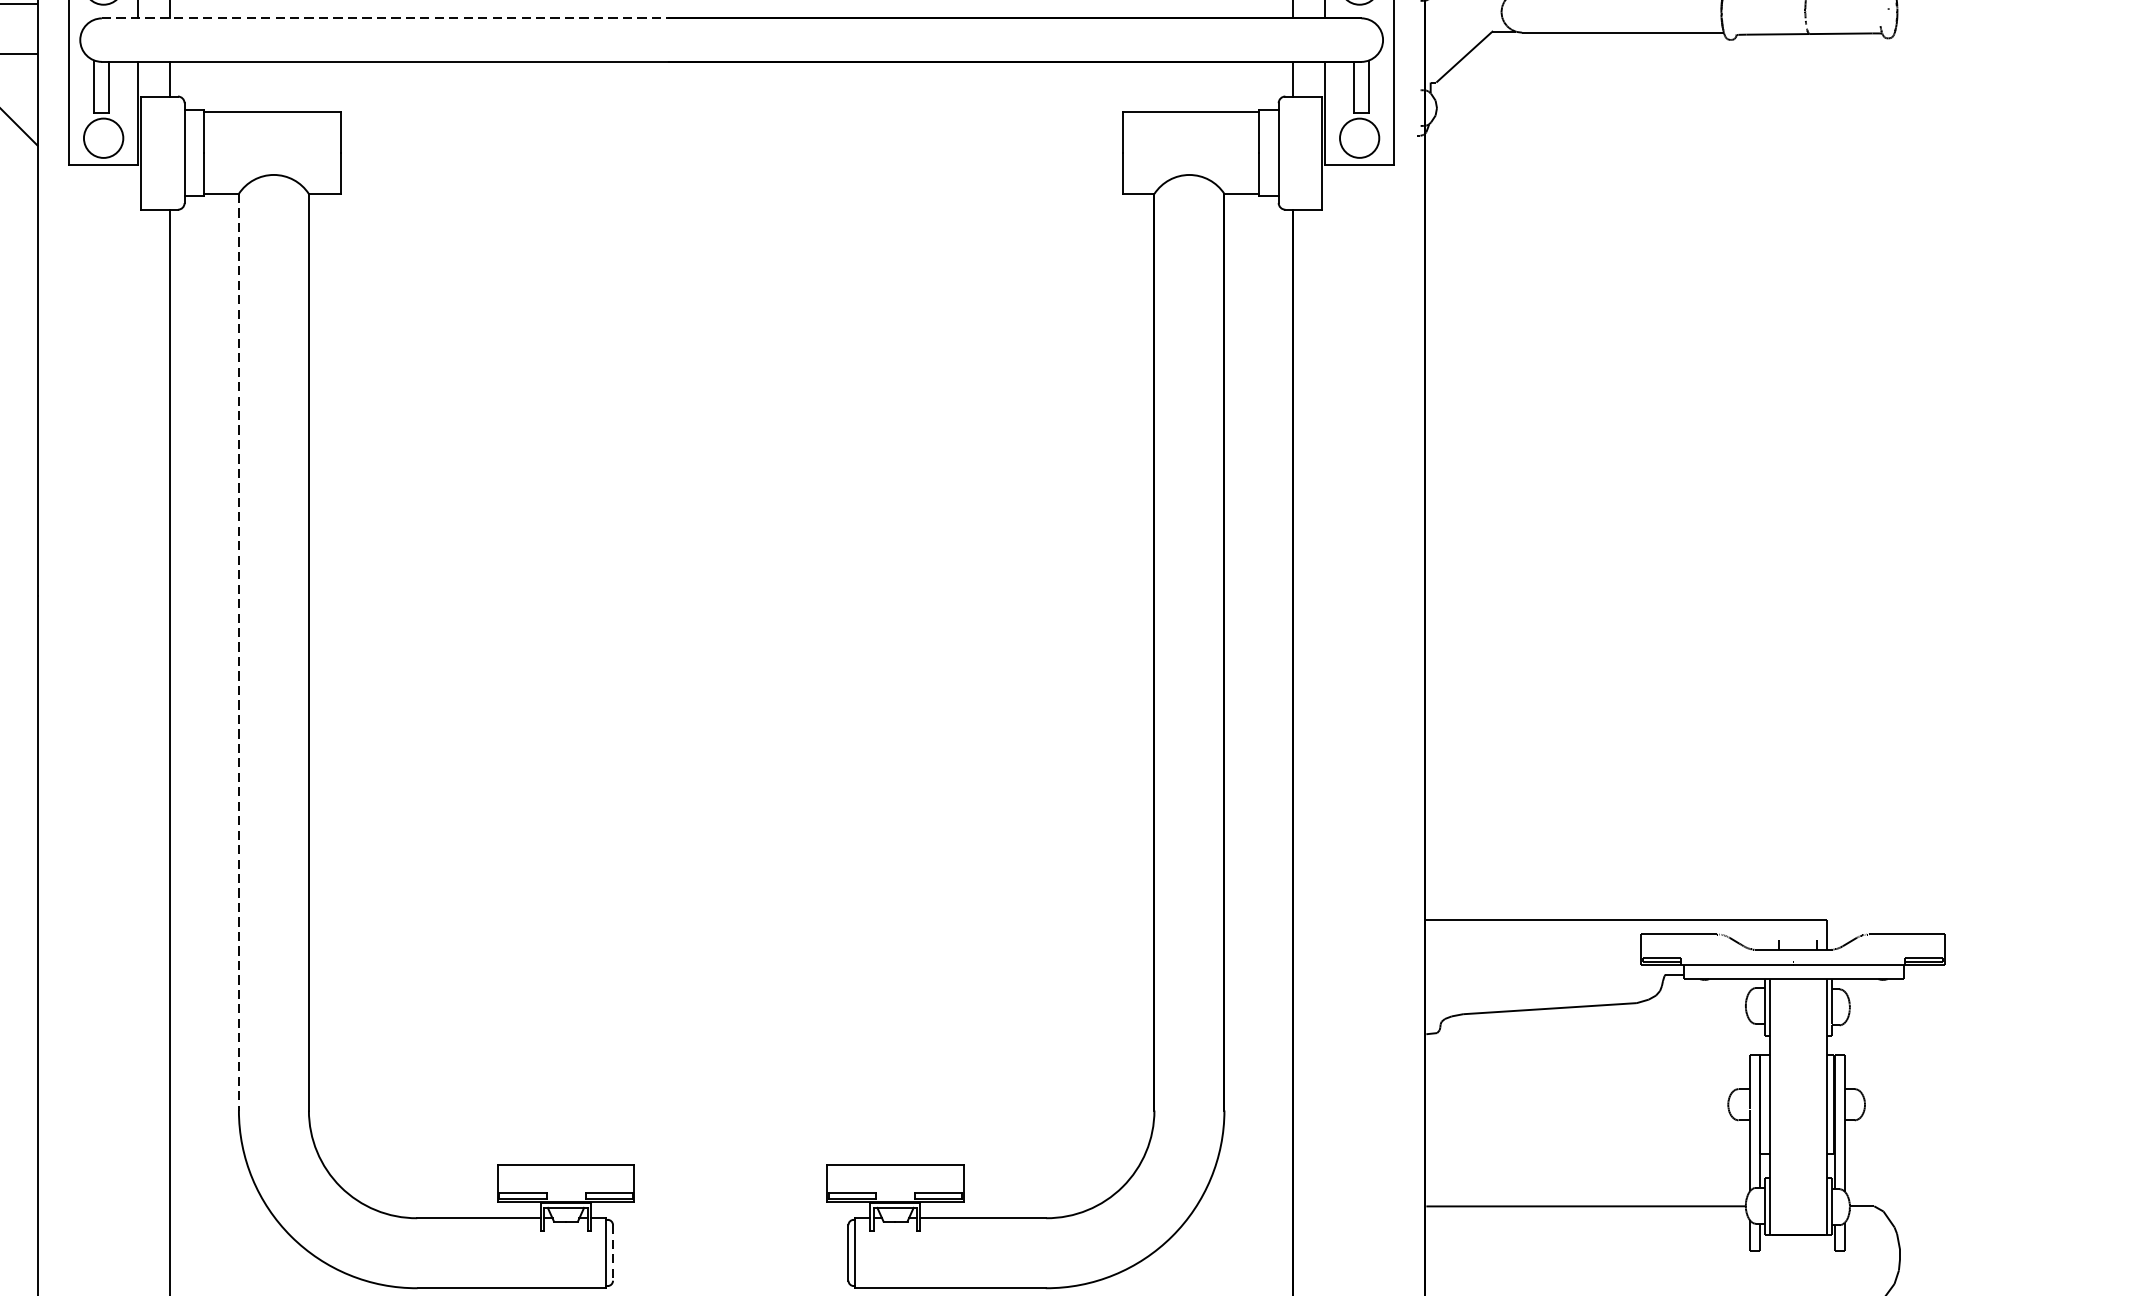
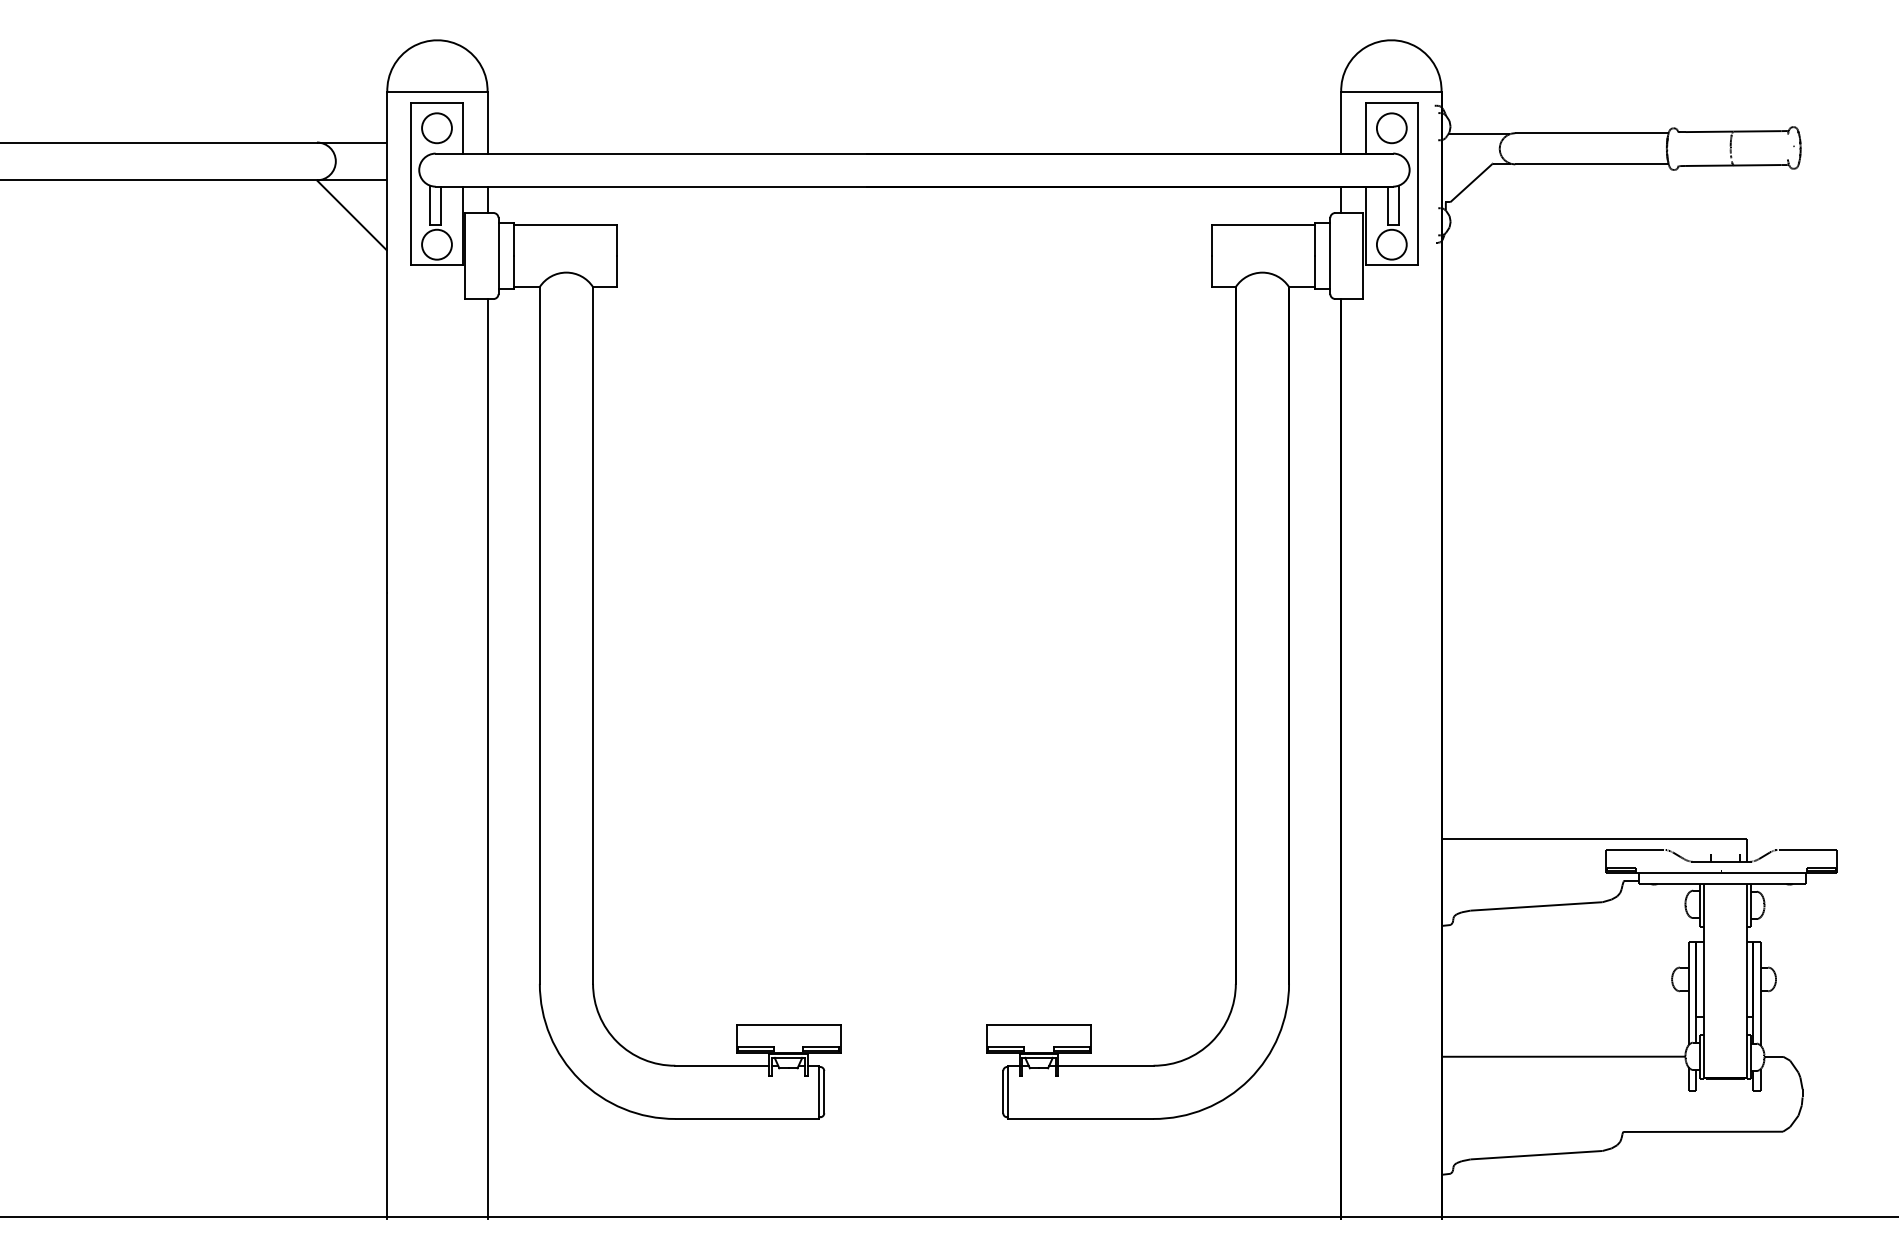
line: (385, 18) -> (651, 153), dashed -> solid
line: (238, 652) -> (539, 635), dashed -> solid
line: (613, 1253) -> (824, 1092), dashed -> solid

